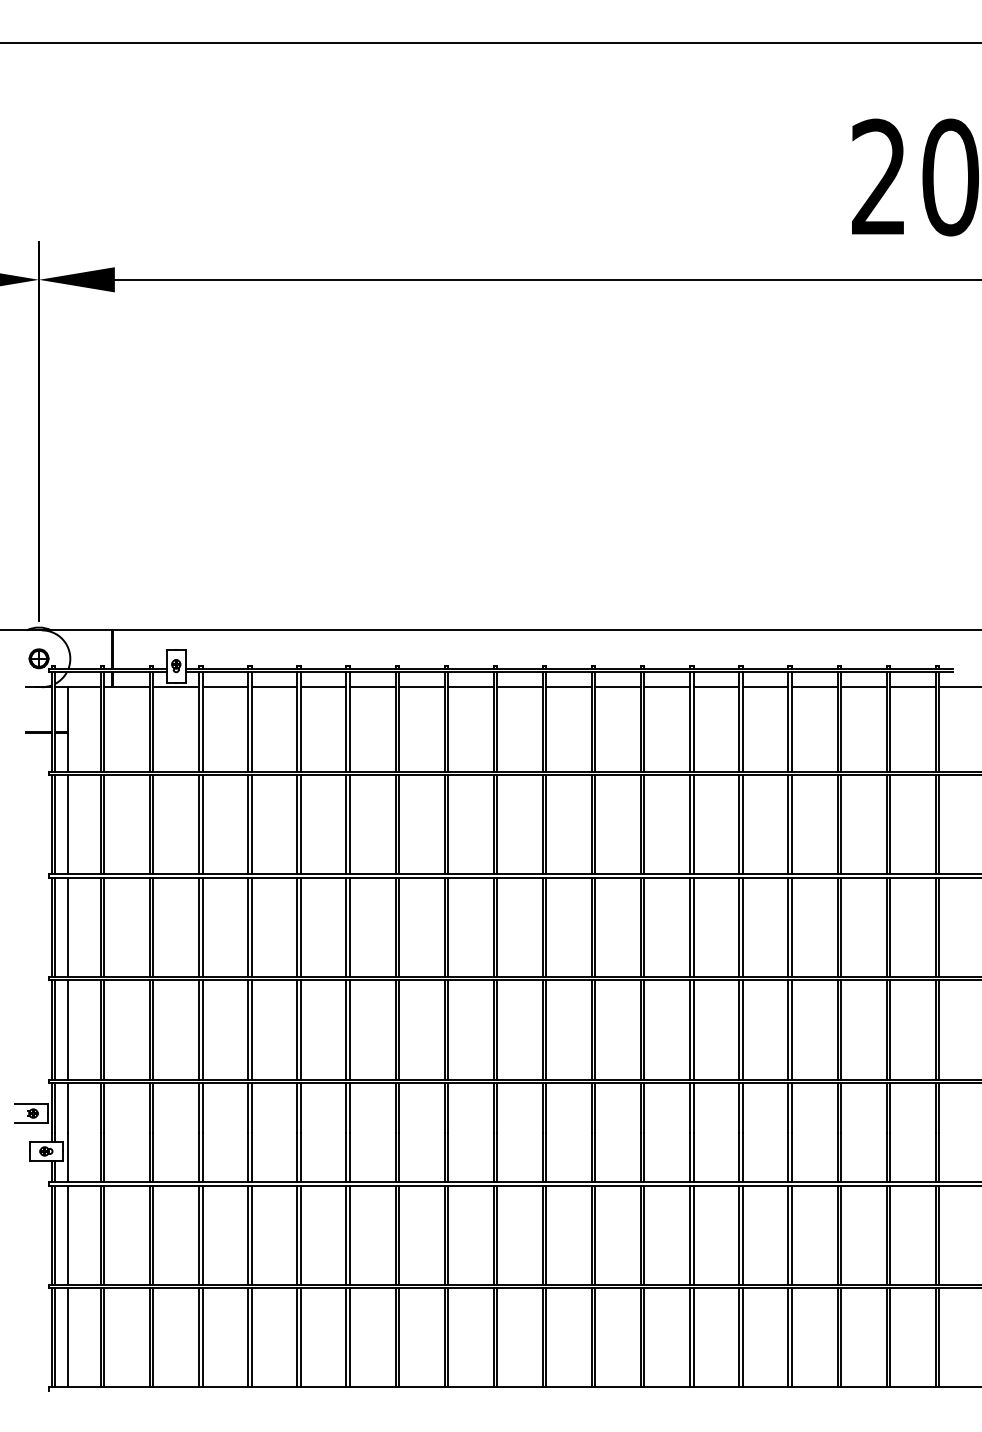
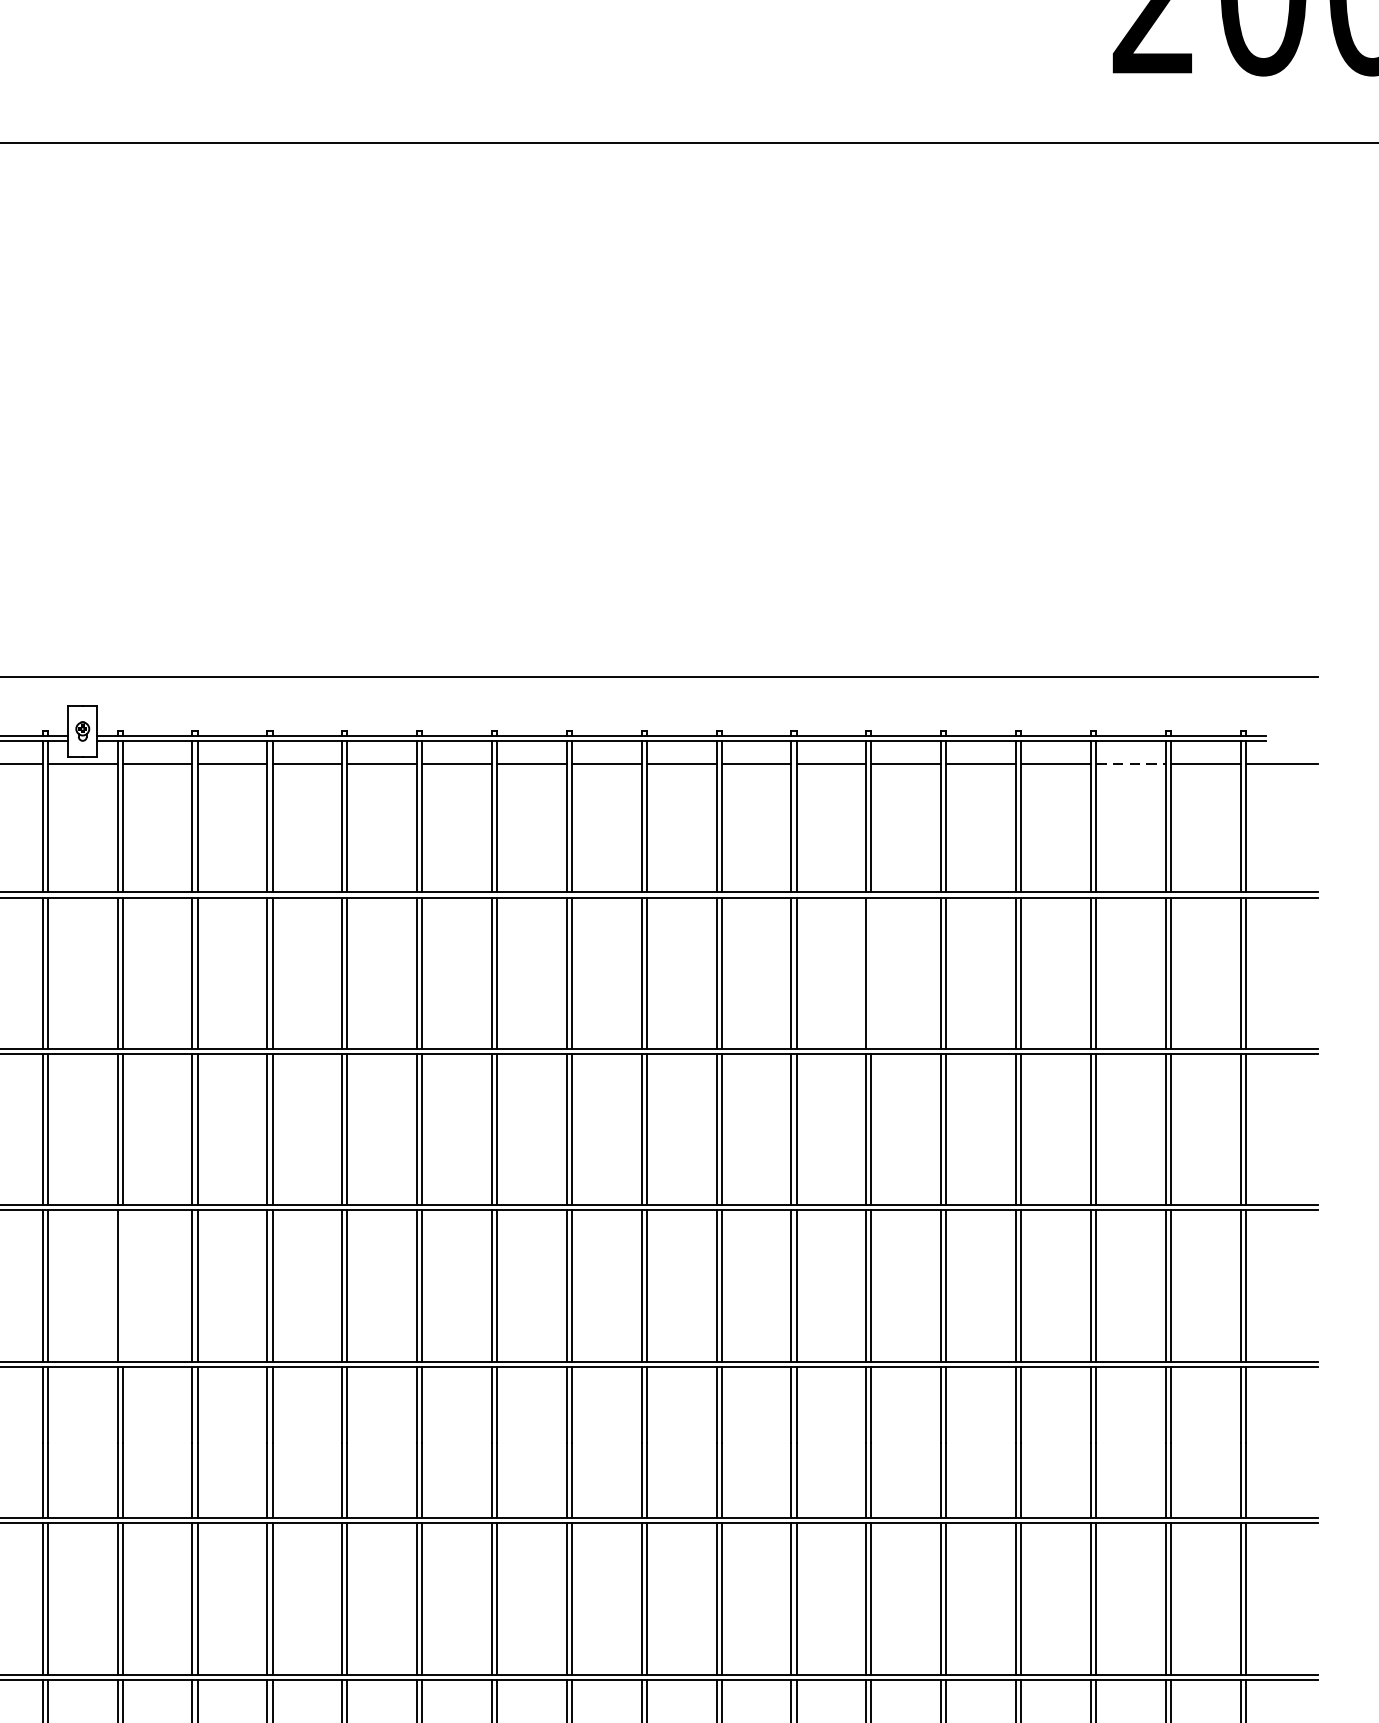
line: (863, 687) -> (1130, 764), solid -> dashed
line: (693, 824) -> (871, 972), removed
line: (202, 1029) -> (122, 1285), removed

